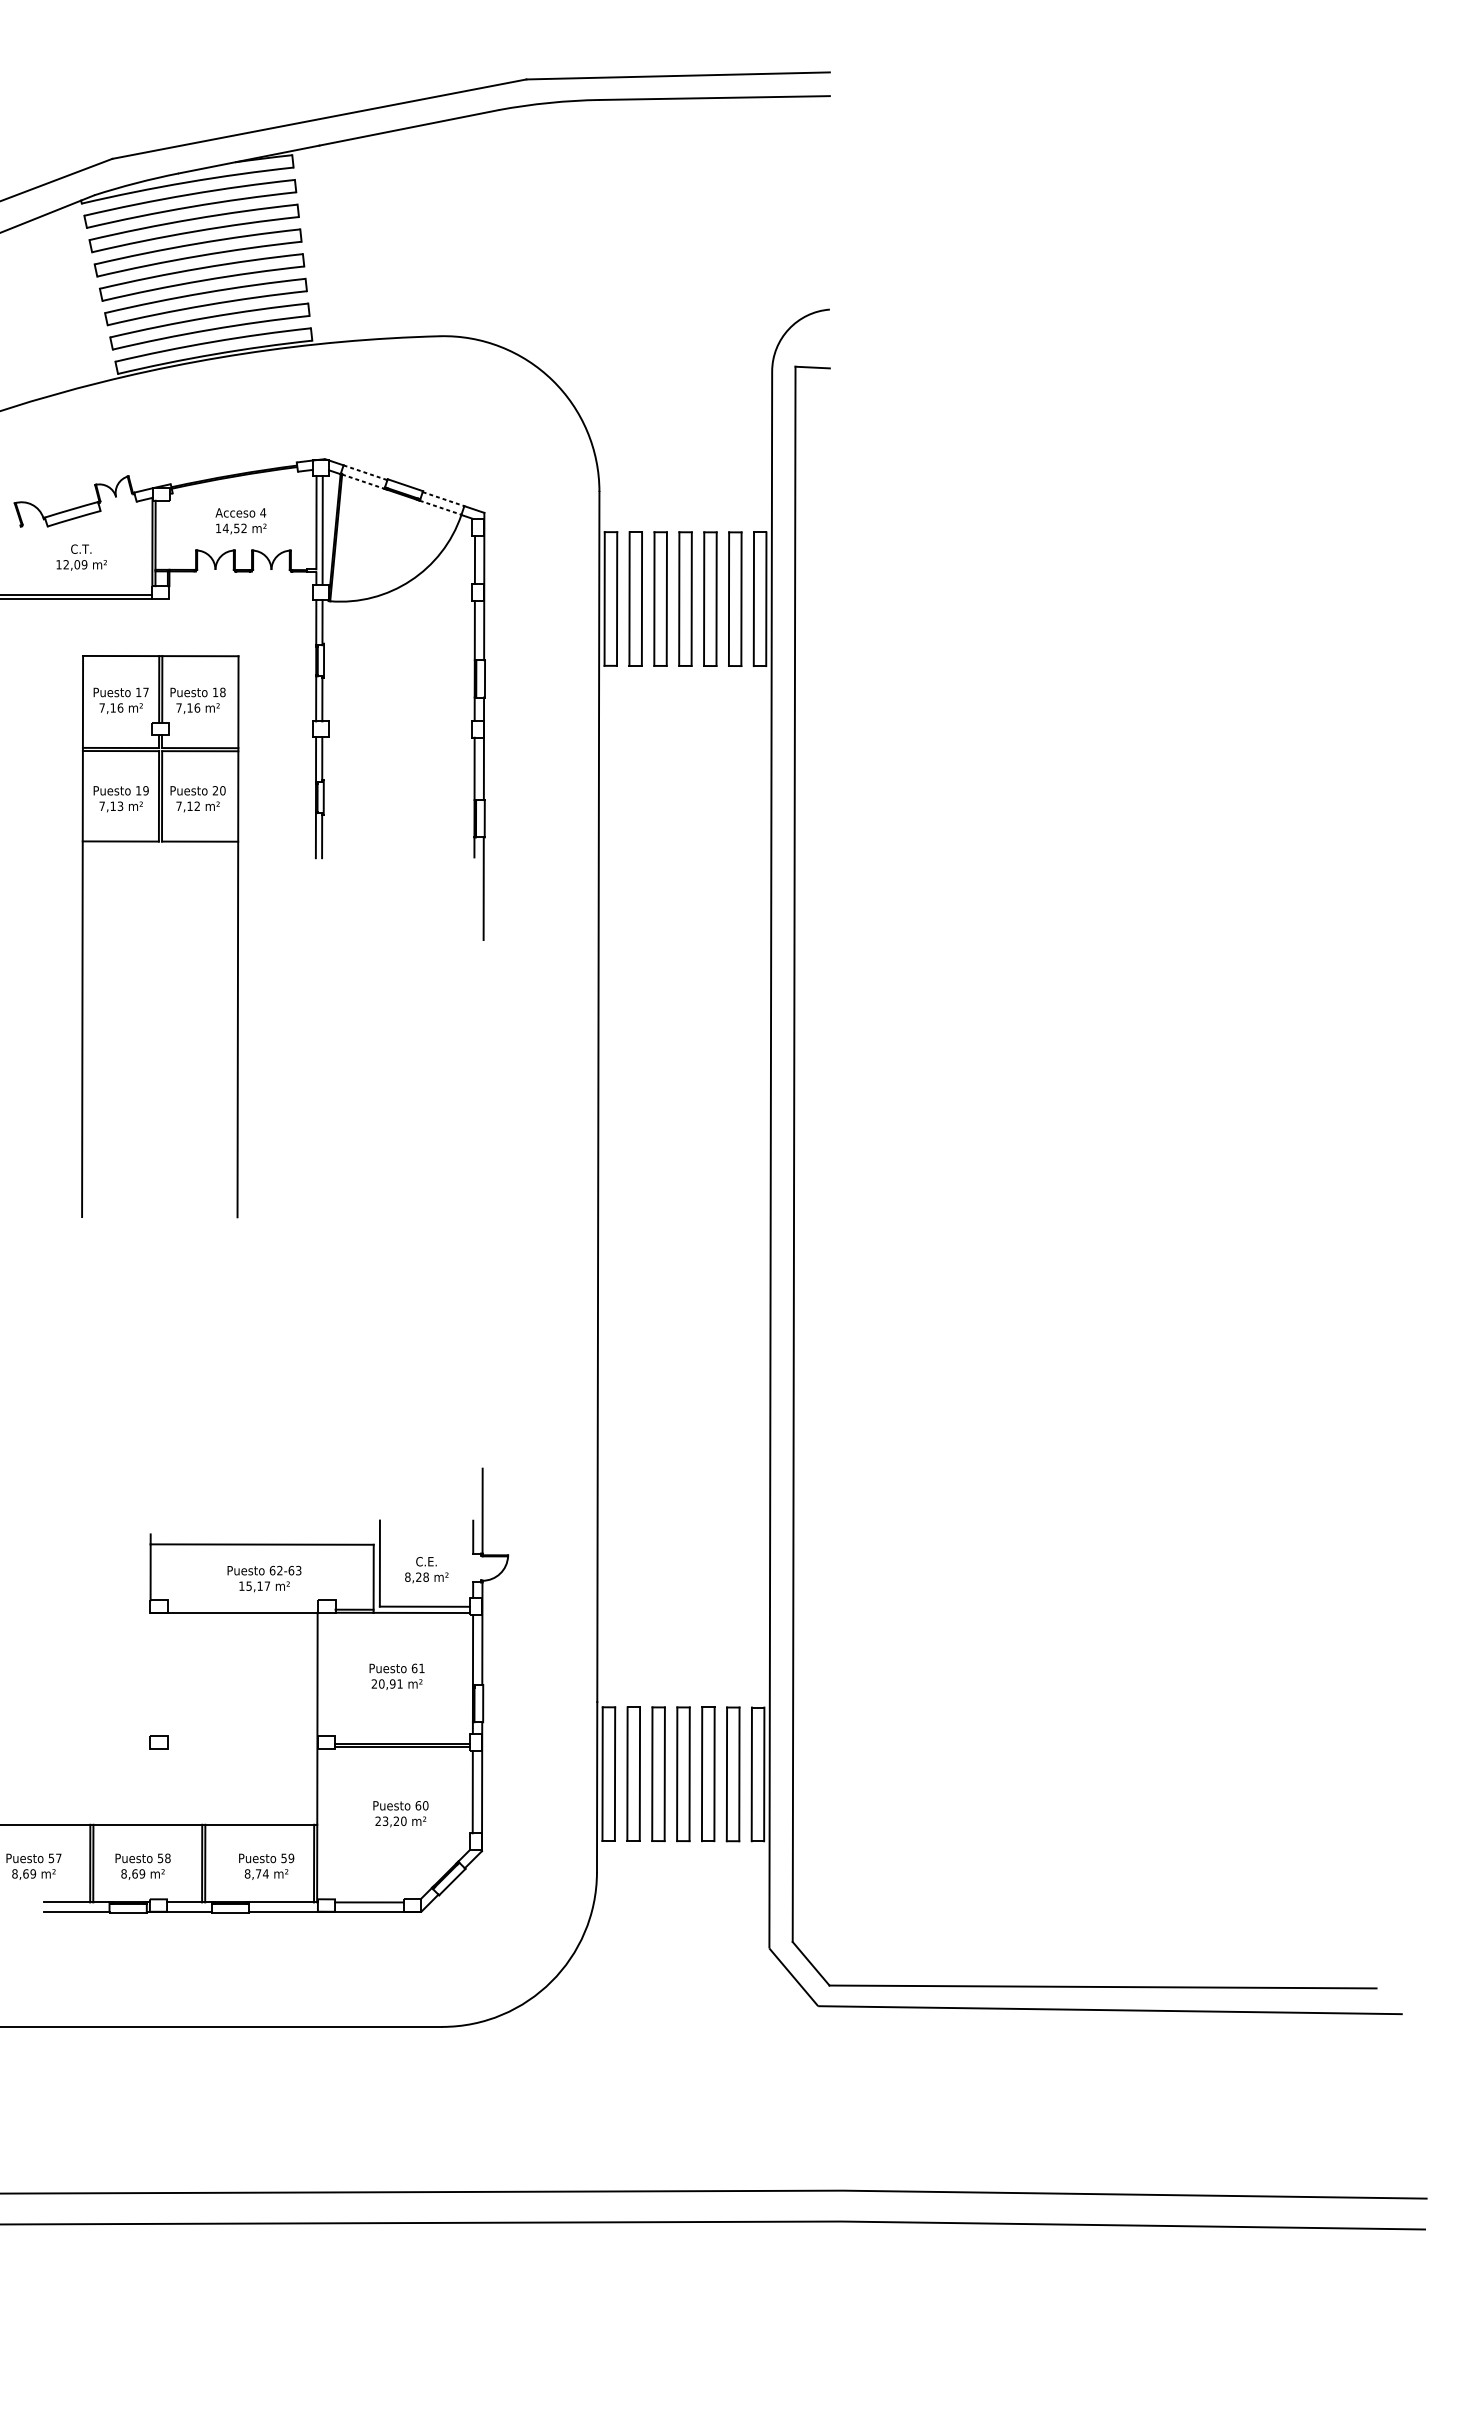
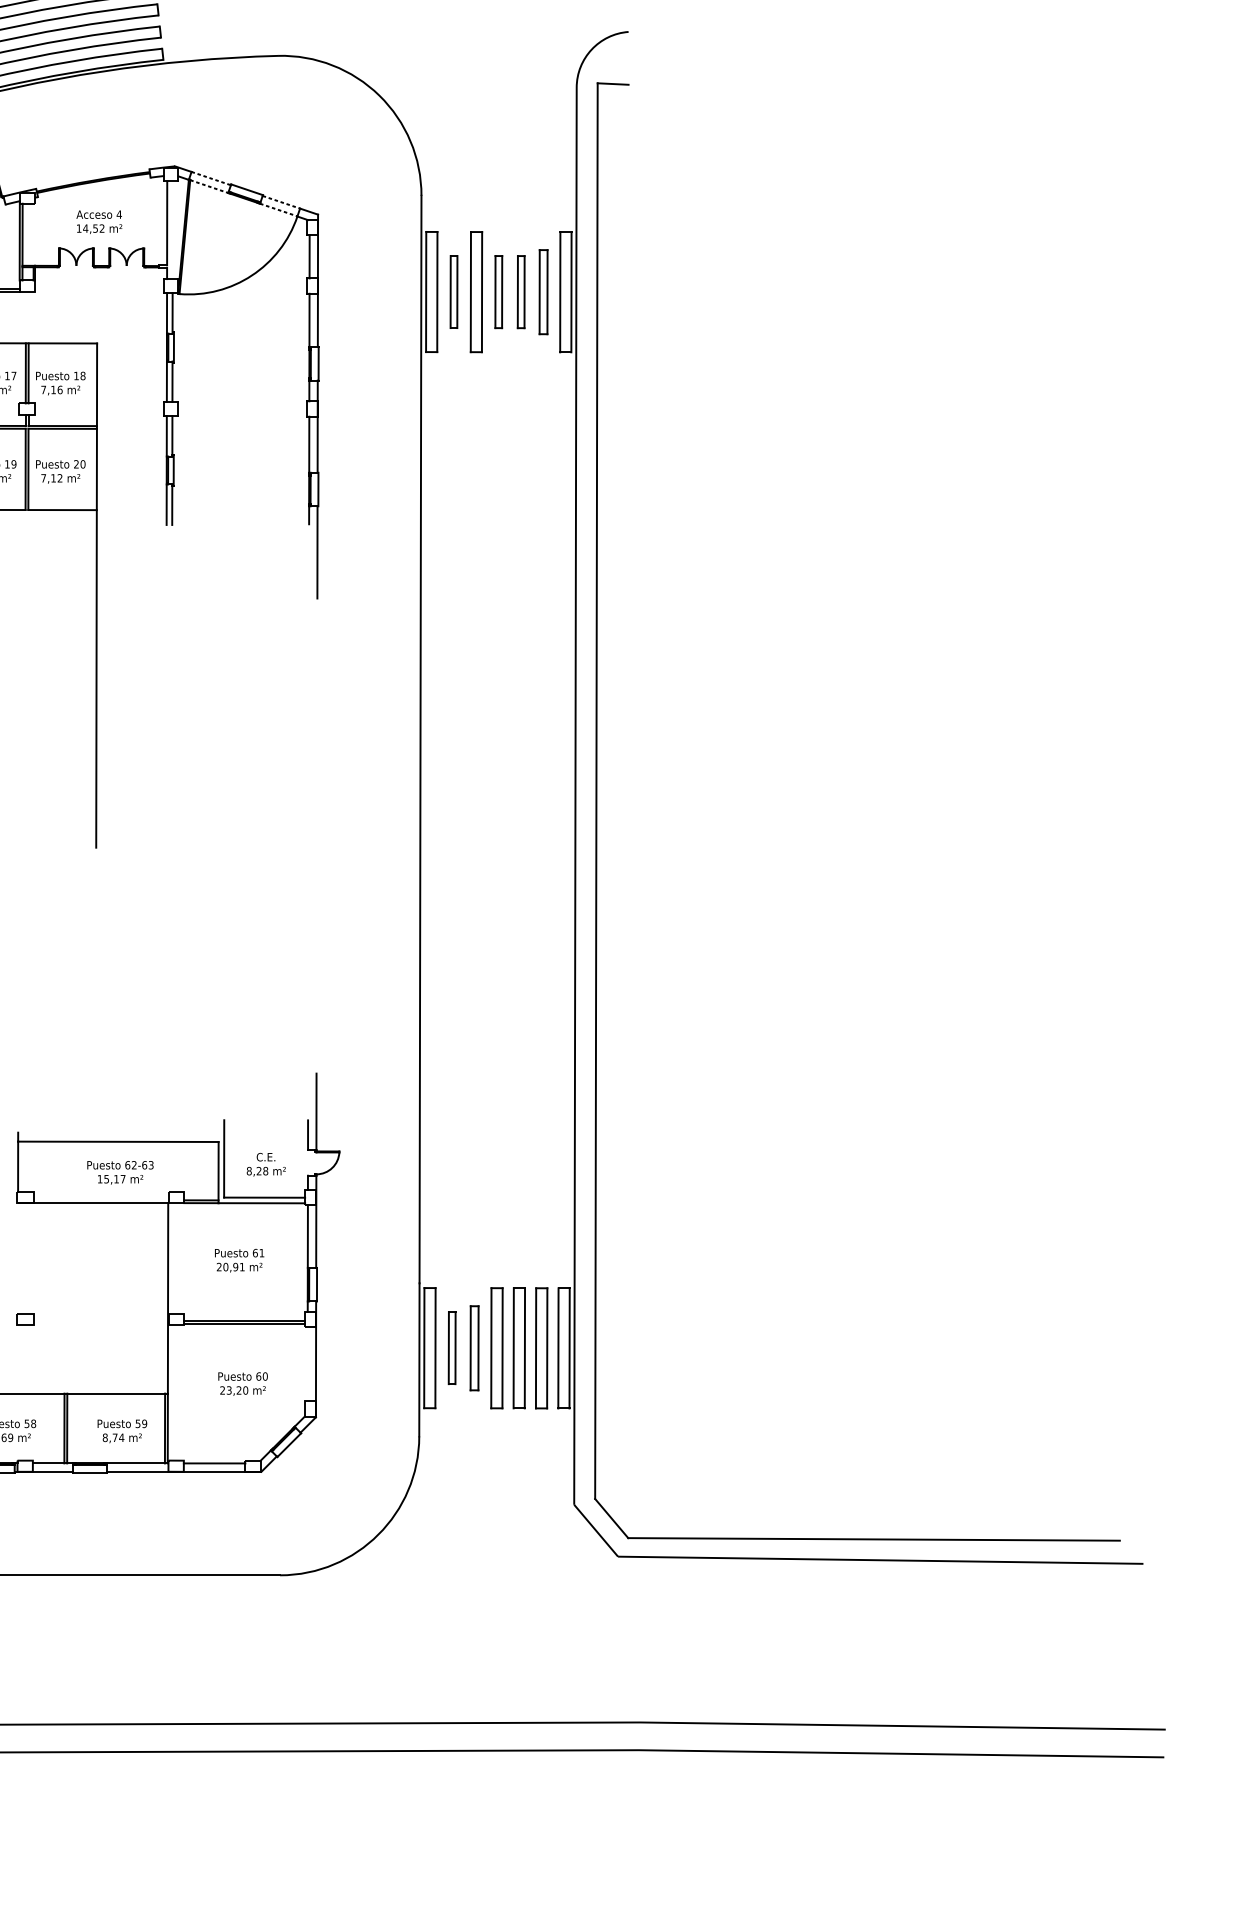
line: (322, 530) -> (172, 230), removed
part: (635, 598) -> (453, 291), size x0.6
part: (685, 598) -> (498, 291), size x0.6
part: (710, 598) -> (521, 291), size x0.6
part: (735, 598) -> (543, 291), size x0.7
part: (633, 1773) -> (452, 1347), size x0.6
part: (658, 1774) -> (474, 1348), size x0.7
line: (472, 1792) -> (307, 1364), removed

